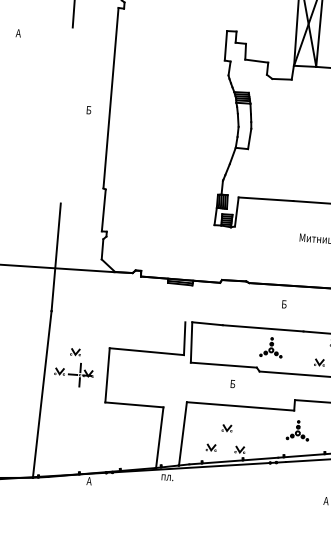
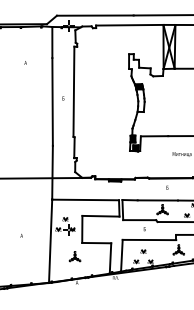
line: (66, 114) -> (52, 101), added
line: (118, 315) -> (85, 199), added
part: (87, 428) -> (74, 256), added

